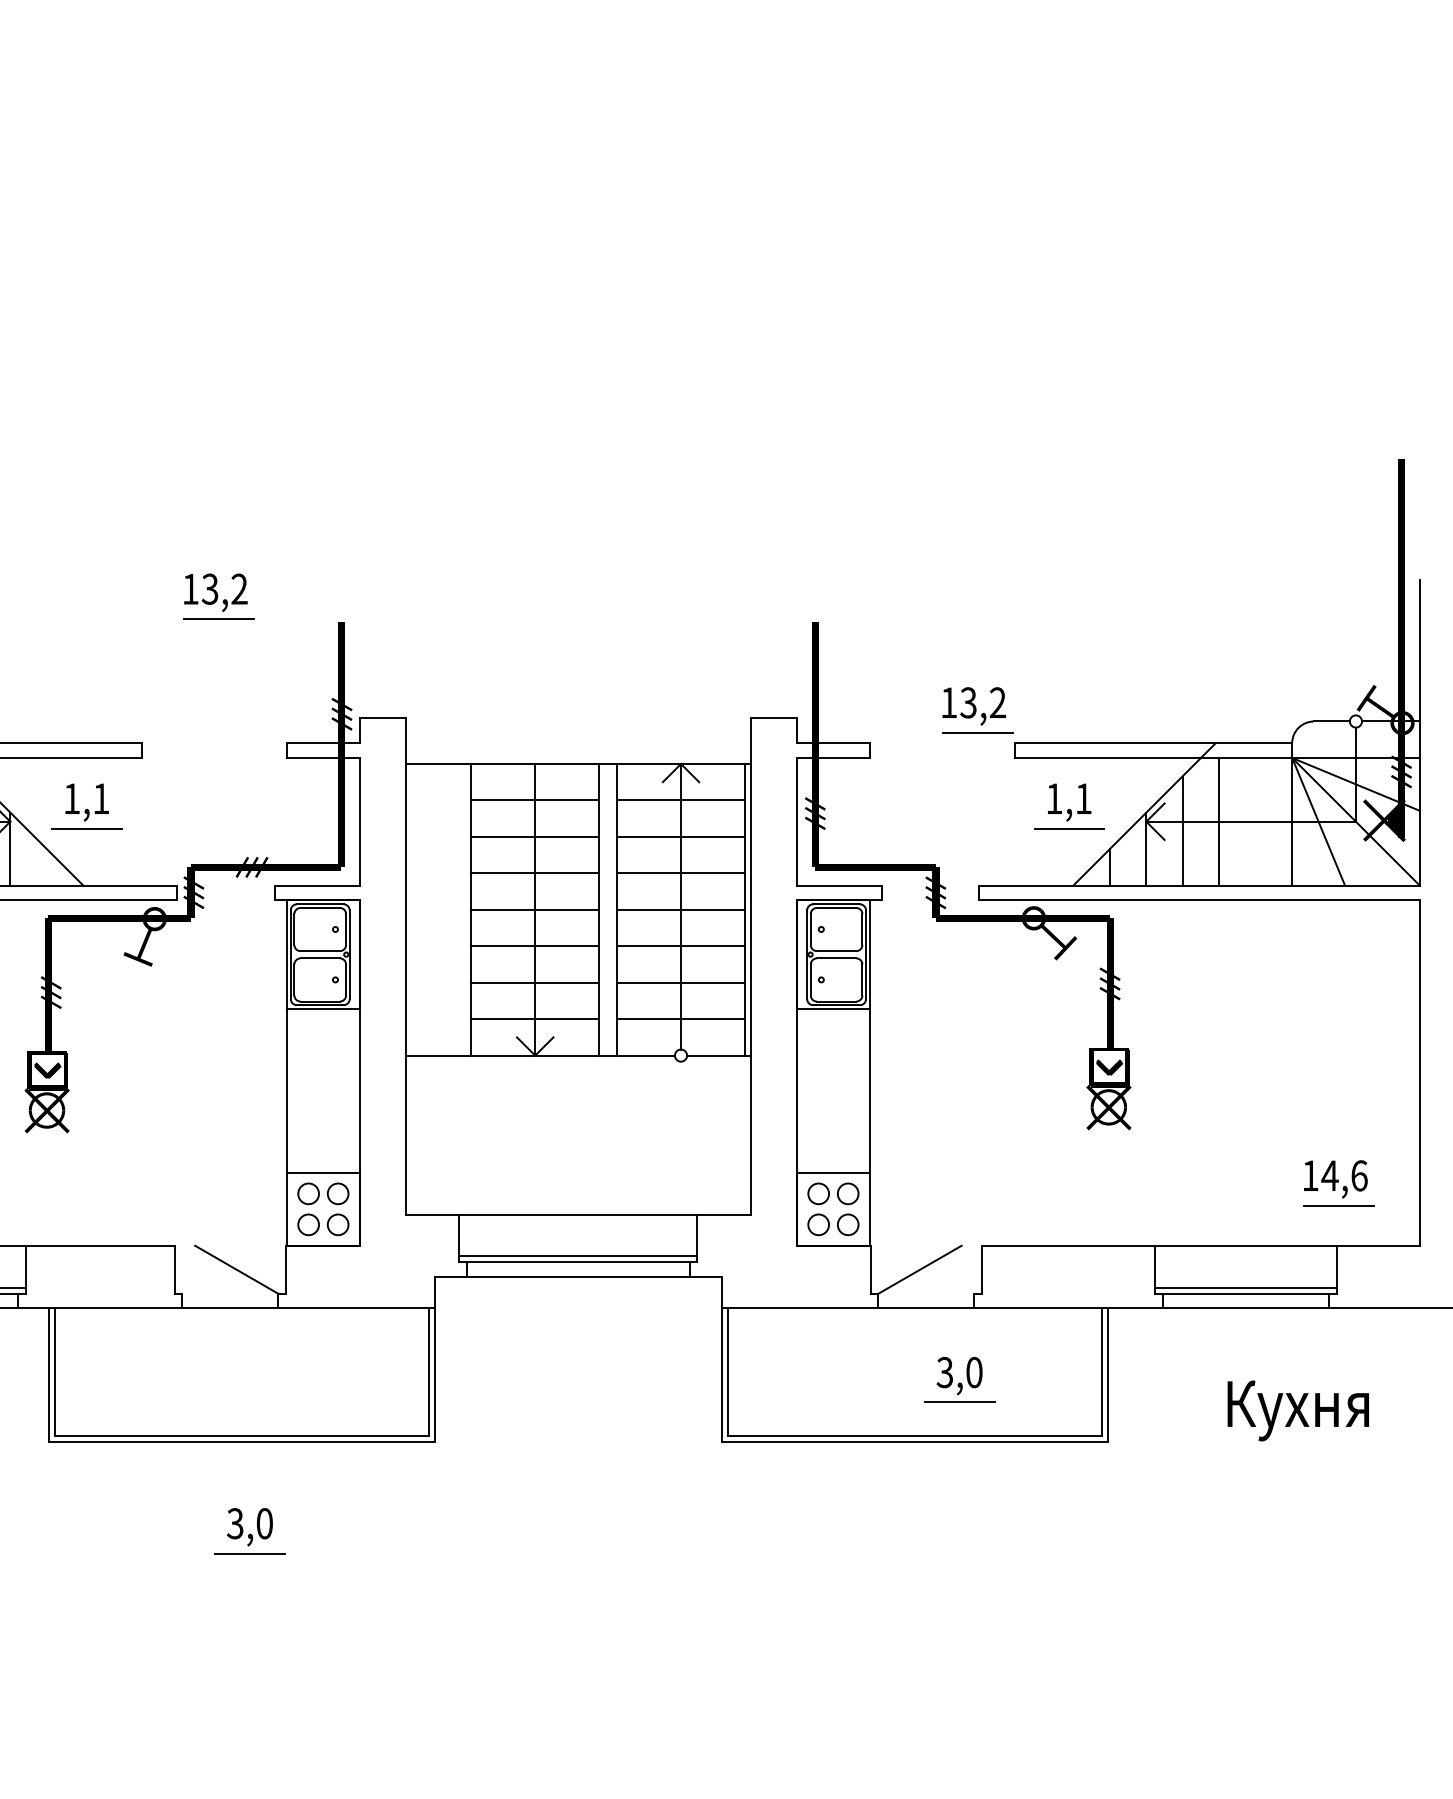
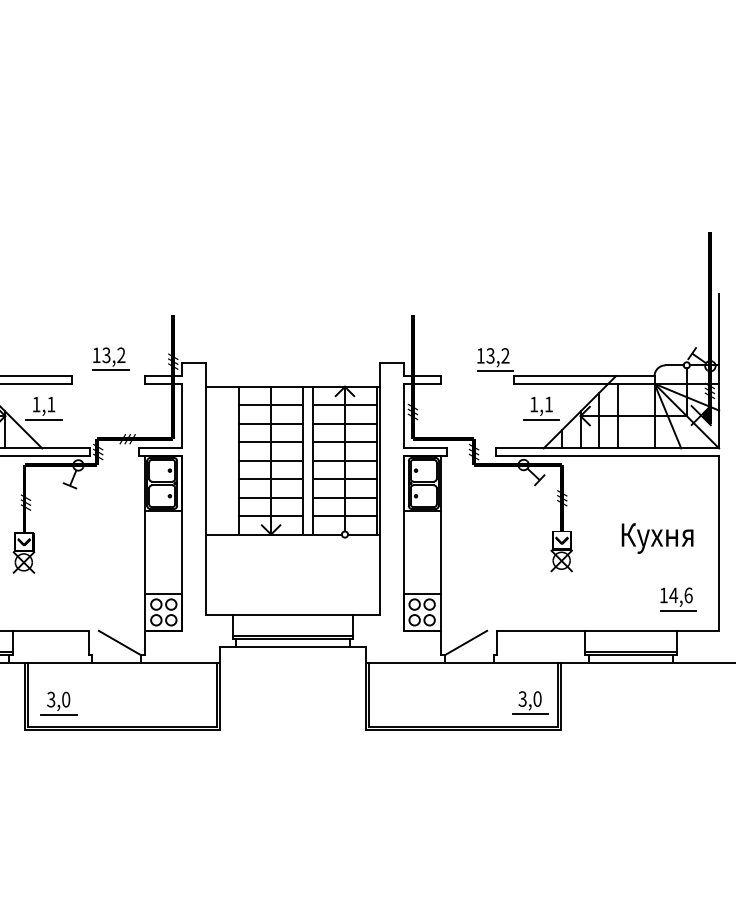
part: (218, 595) -> (110, 358), moved
part: (960, 1379) -> (530, 702), moved
text: (1298, 1410) -> (657, 538), moved
part: (249, 1531) -> (58, 703), moved

